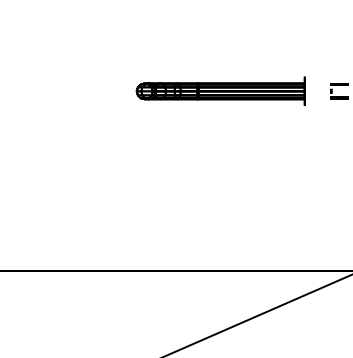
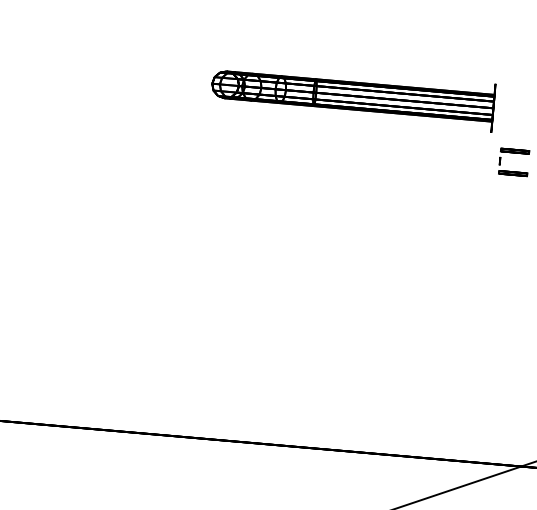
part: (220, 90) -> (352, 94), moved

